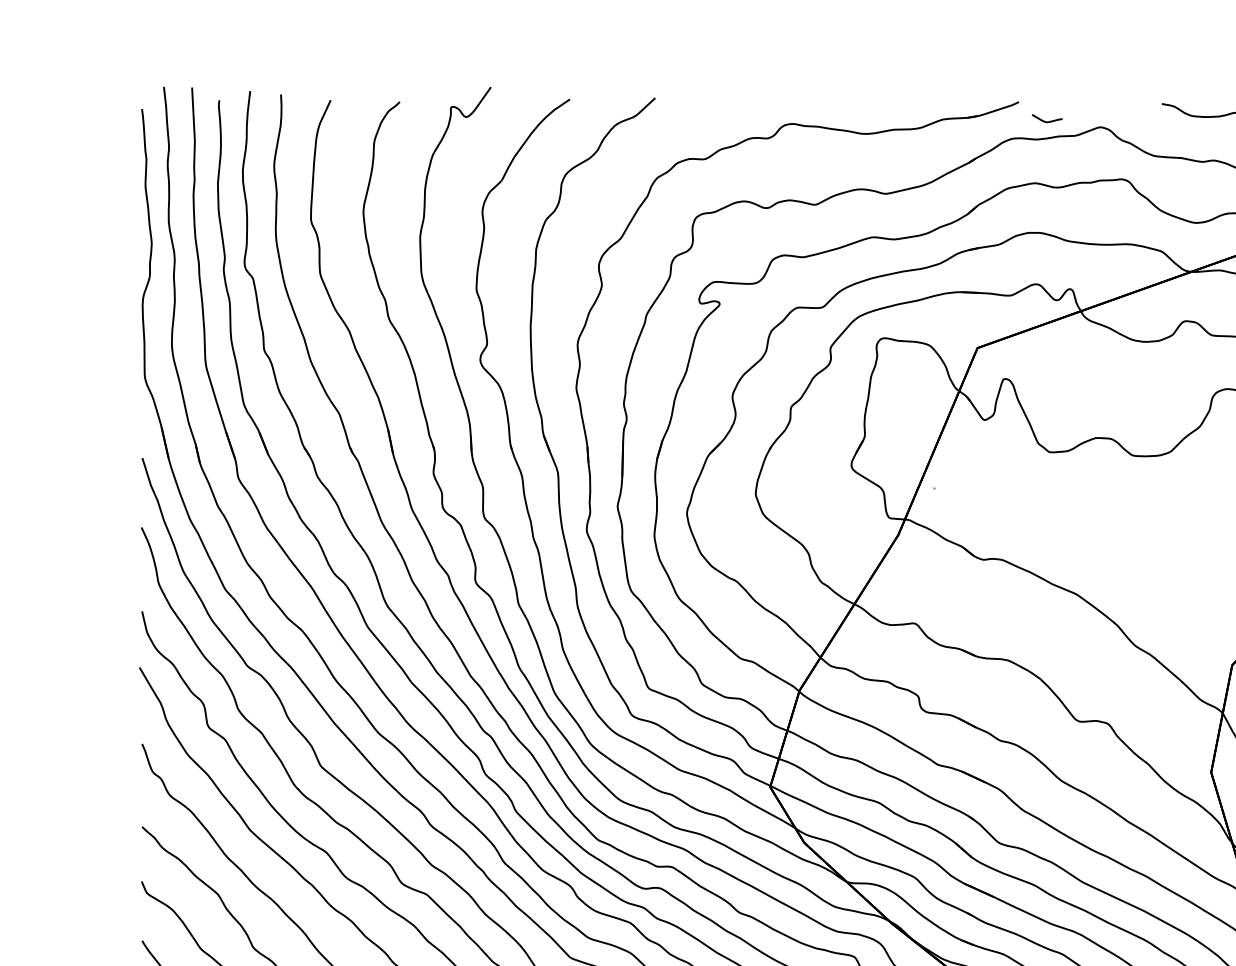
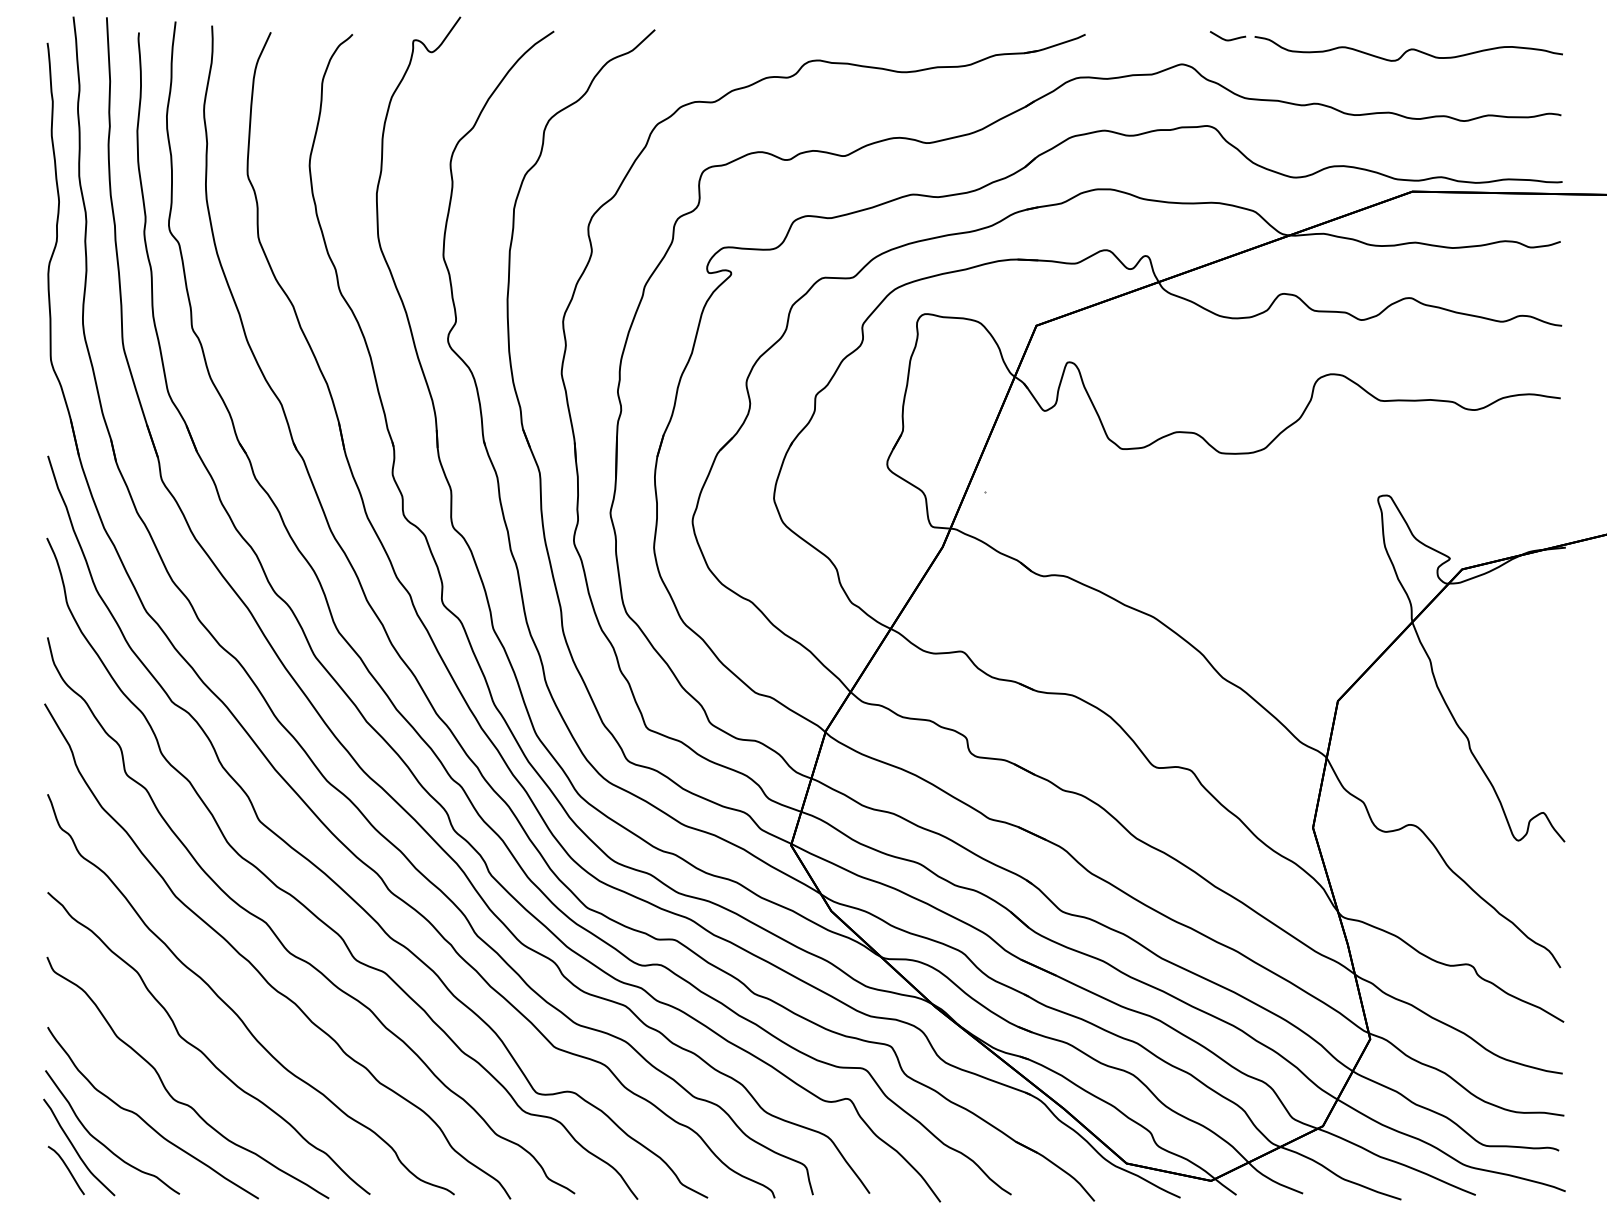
curve: (1046, 121) -> (1227, 39), moved

